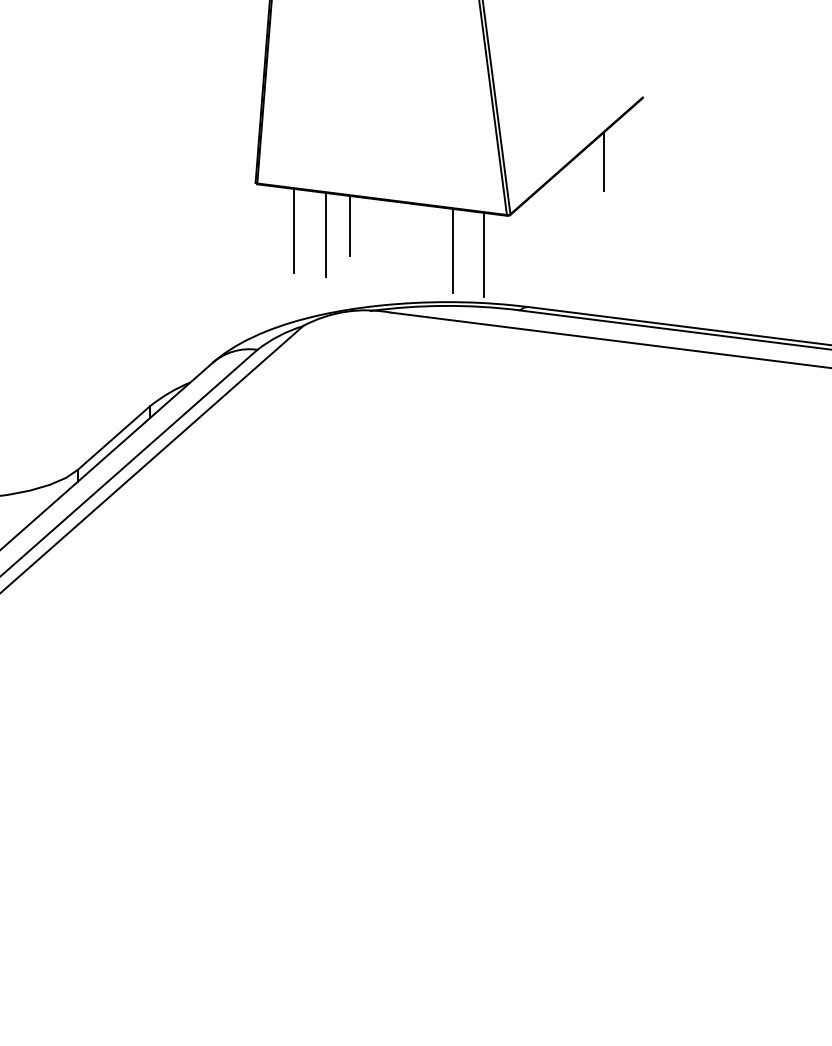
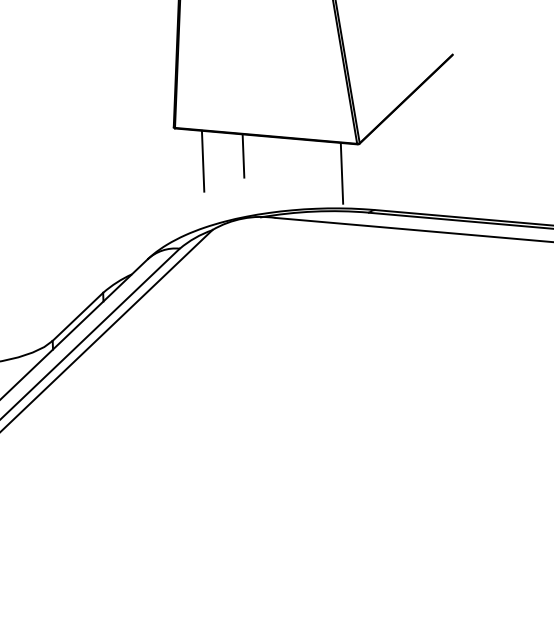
line: (604, 161) -> (426, 102), removed
line: (325, 234) -> (225, 163), removed
line: (452, 250) -> (318, 171), removed

